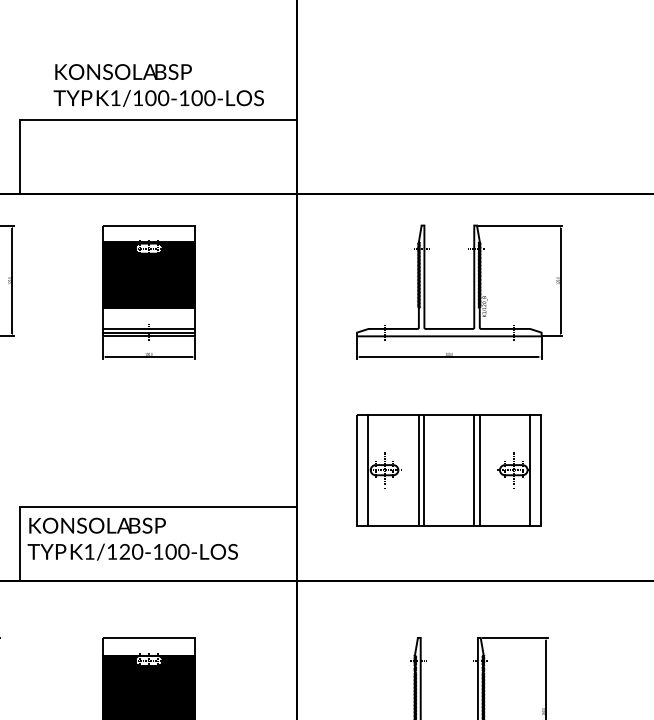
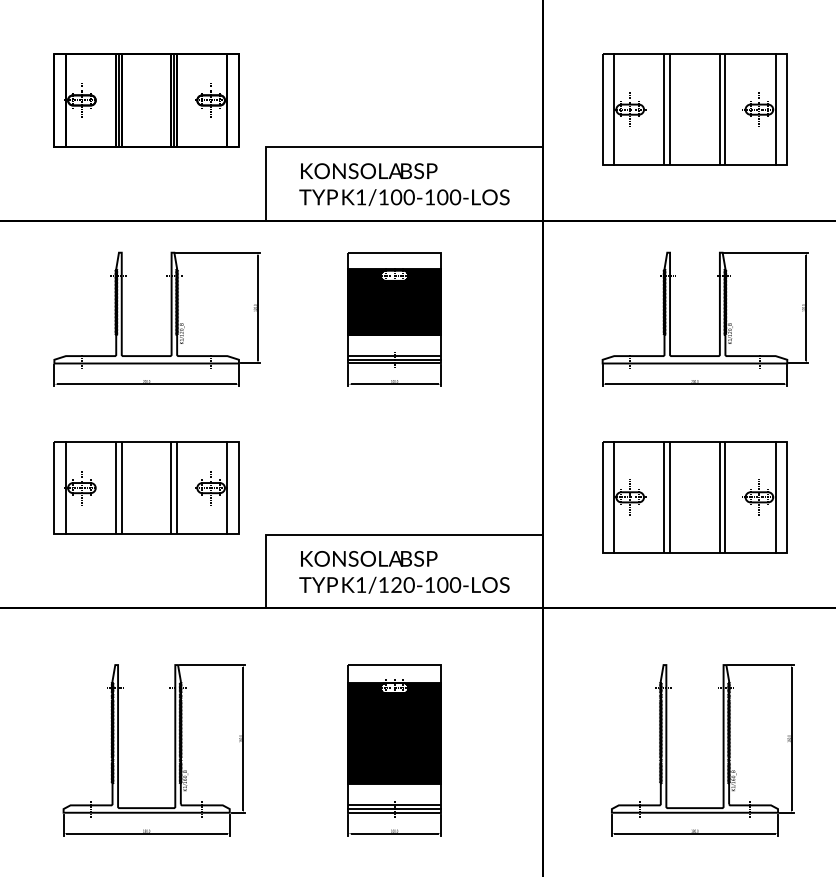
part: (448, 82) -> (694, 109), added
text: (158, 85) -> (404, 184), moved
text: (132, 539) -> (404, 572), moved

